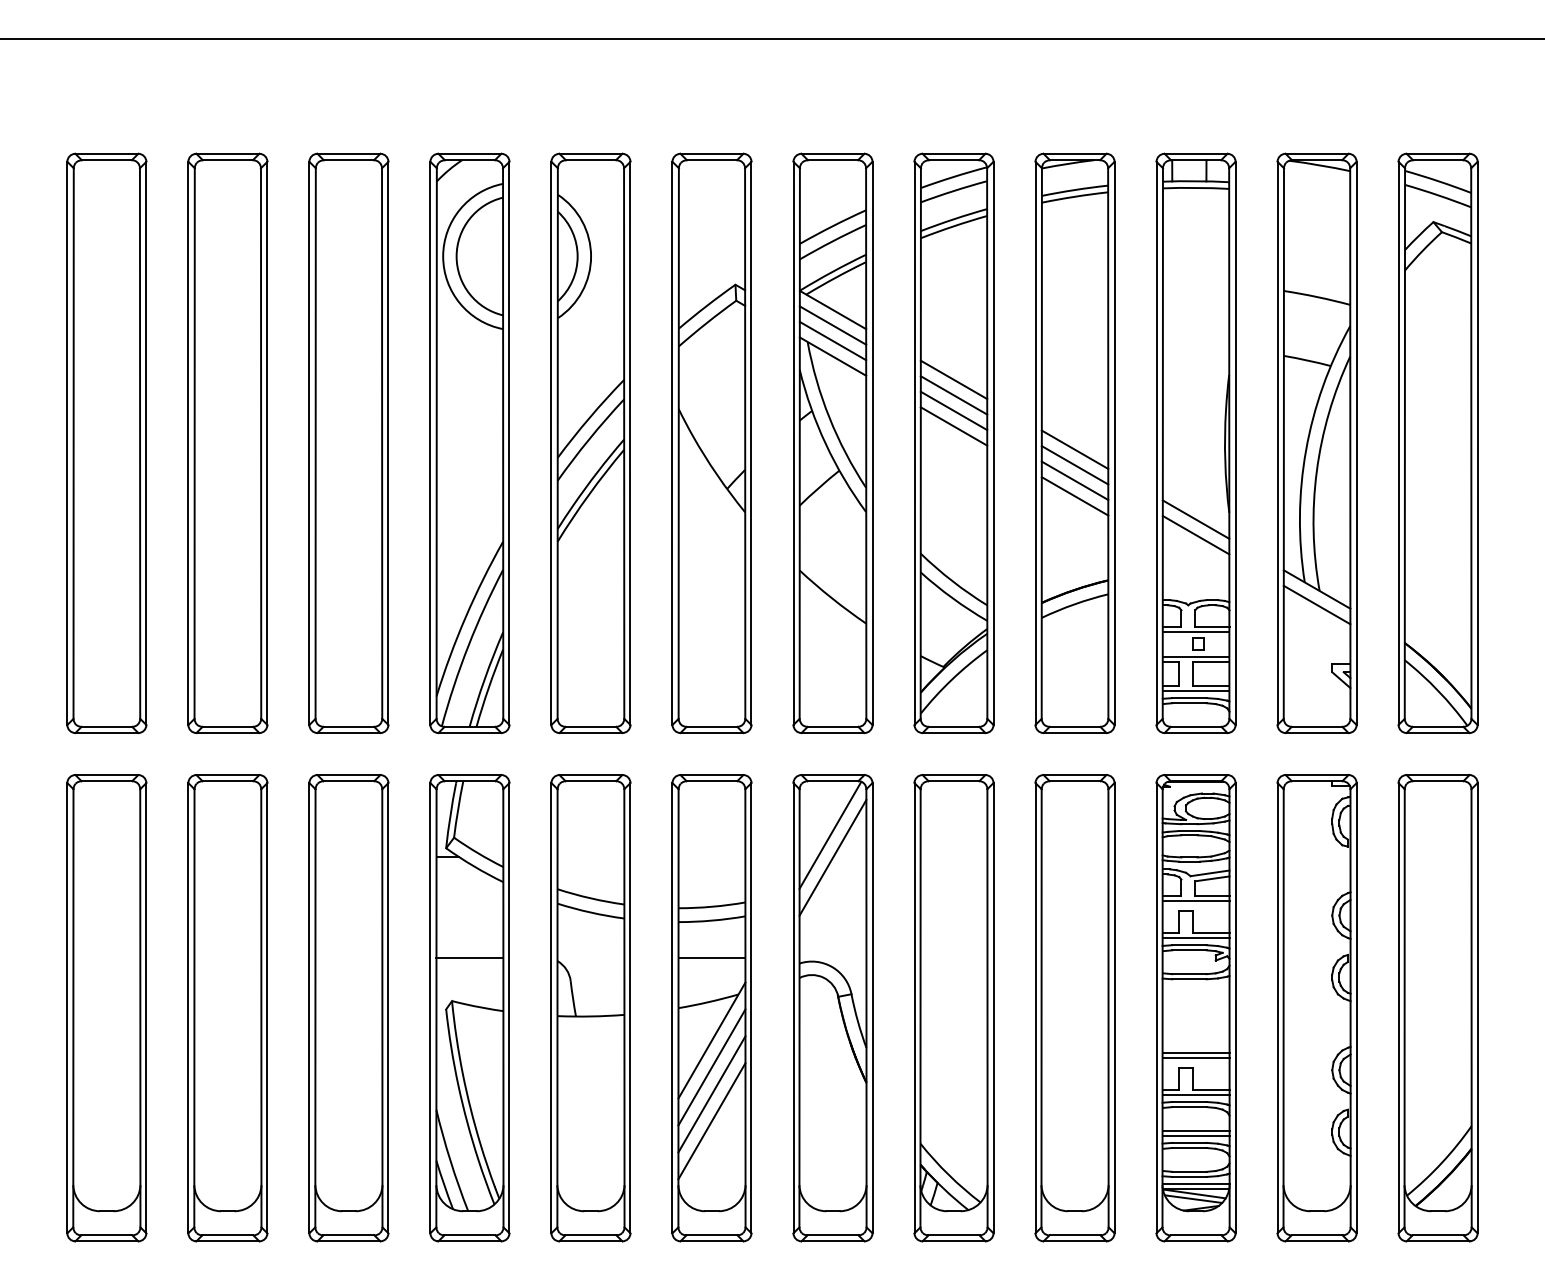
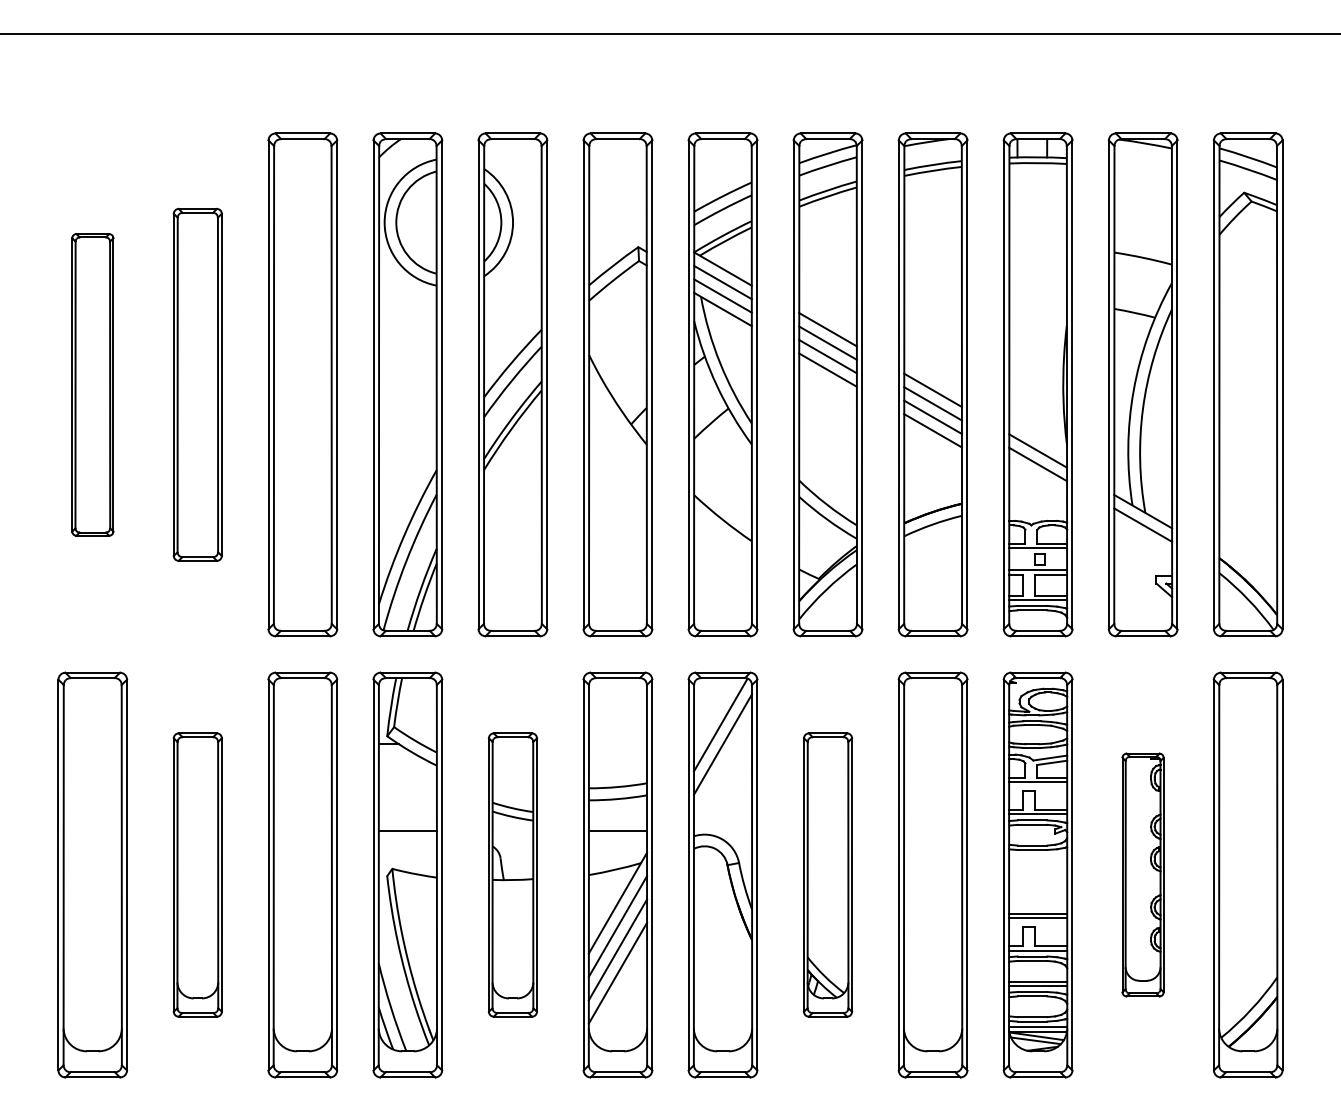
part: (106, 442) -> (92, 384), size x0.6
part: (227, 442) -> (197, 384), size x0.7
part: (227, 1007) -> (197, 874), size x0.7
part: (590, 1007) -> (512, 874), size x0.7
part: (953, 1007) -> (827, 874), size x0.7
part: (1316, 1007) -> (1142, 874), size x0.6

